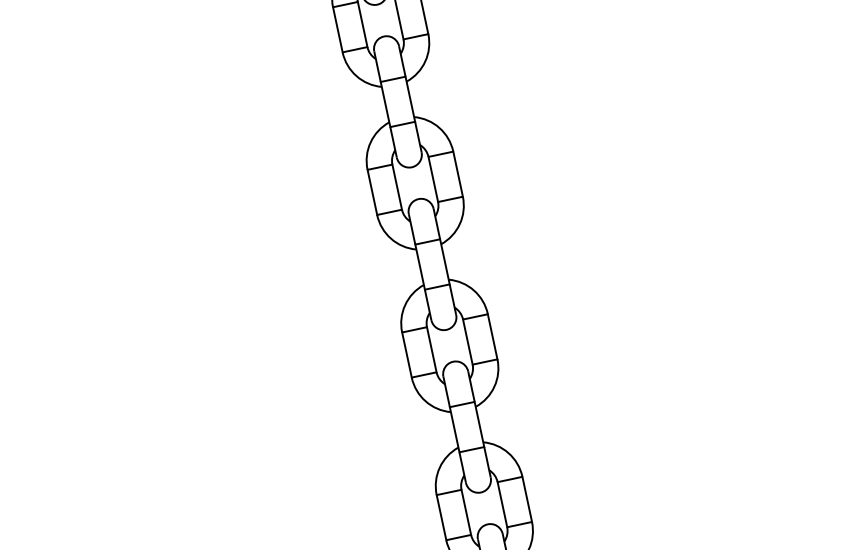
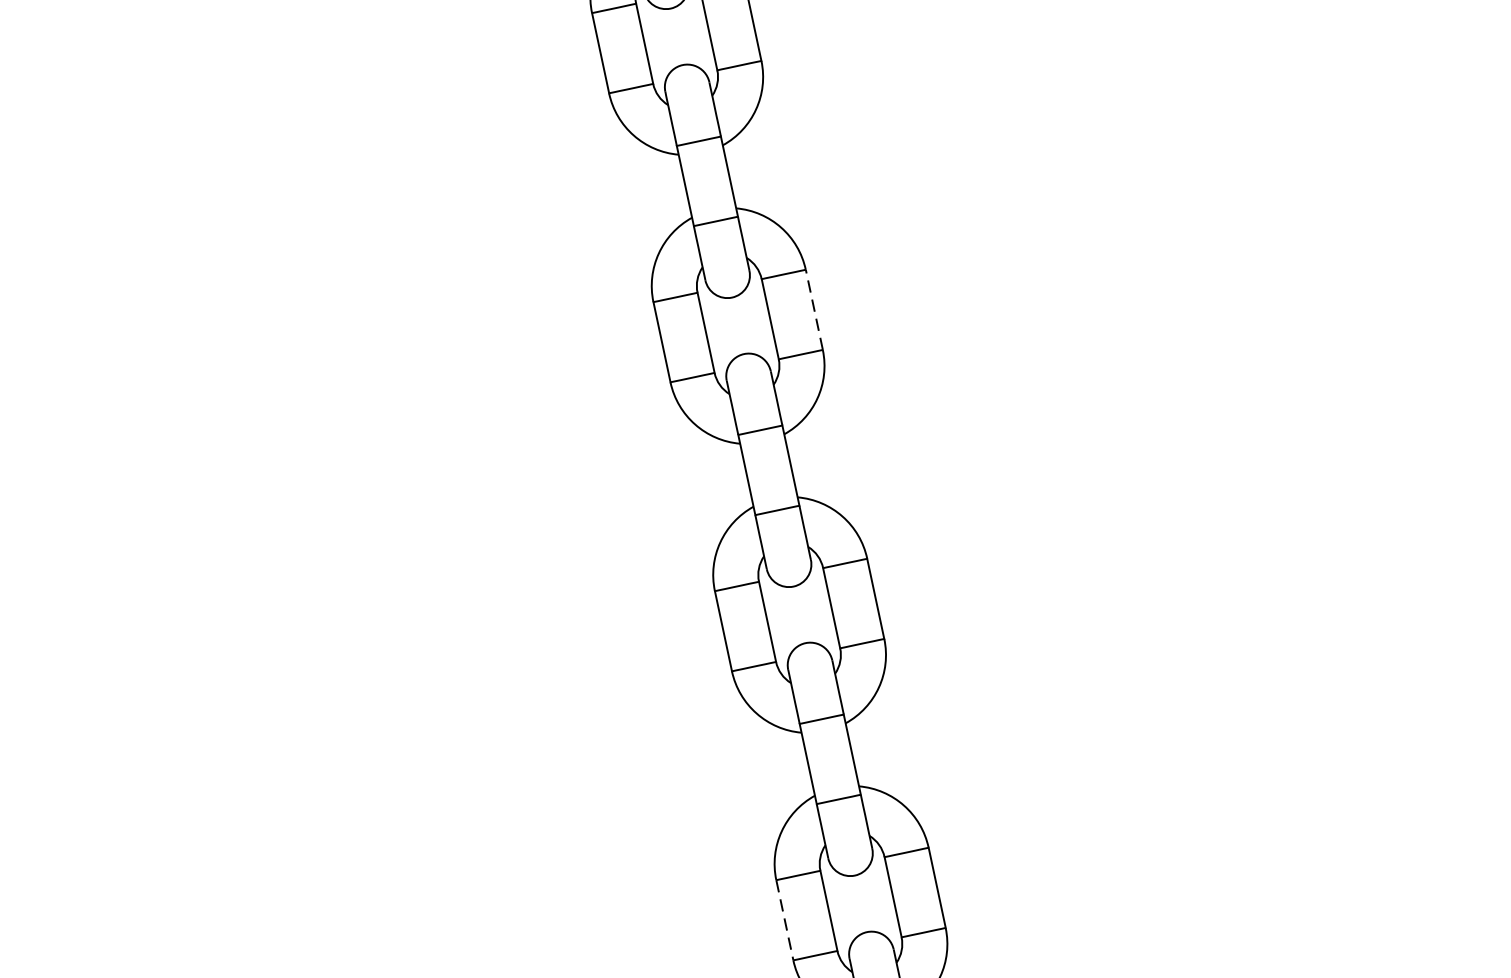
line: (458, 173) -> (815, 308), solid -> dashed
line: (441, 518) -> (784, 921), solid -> dashed

